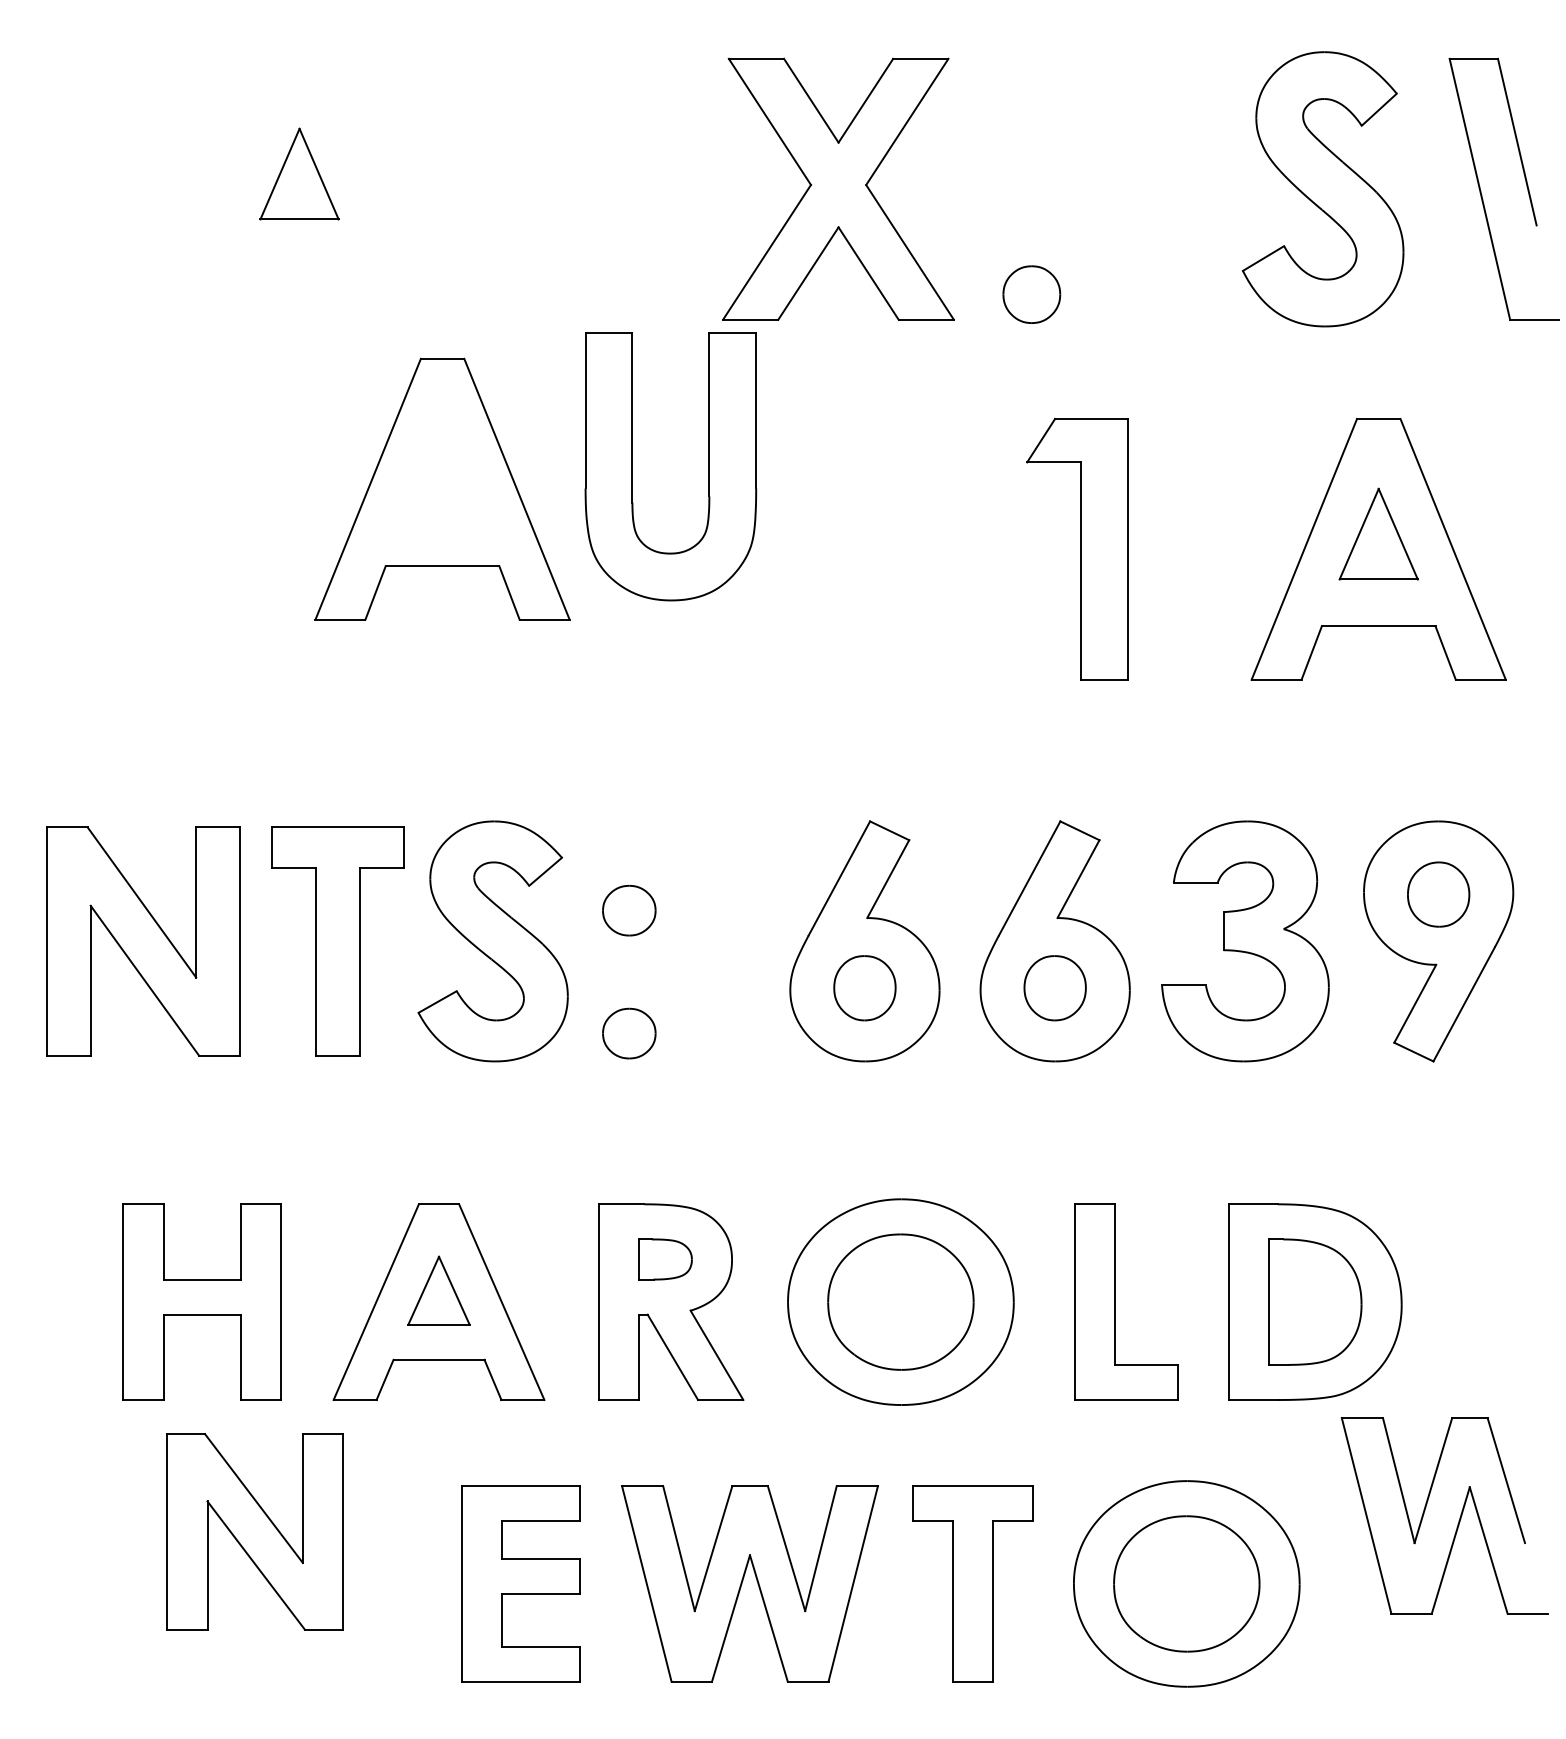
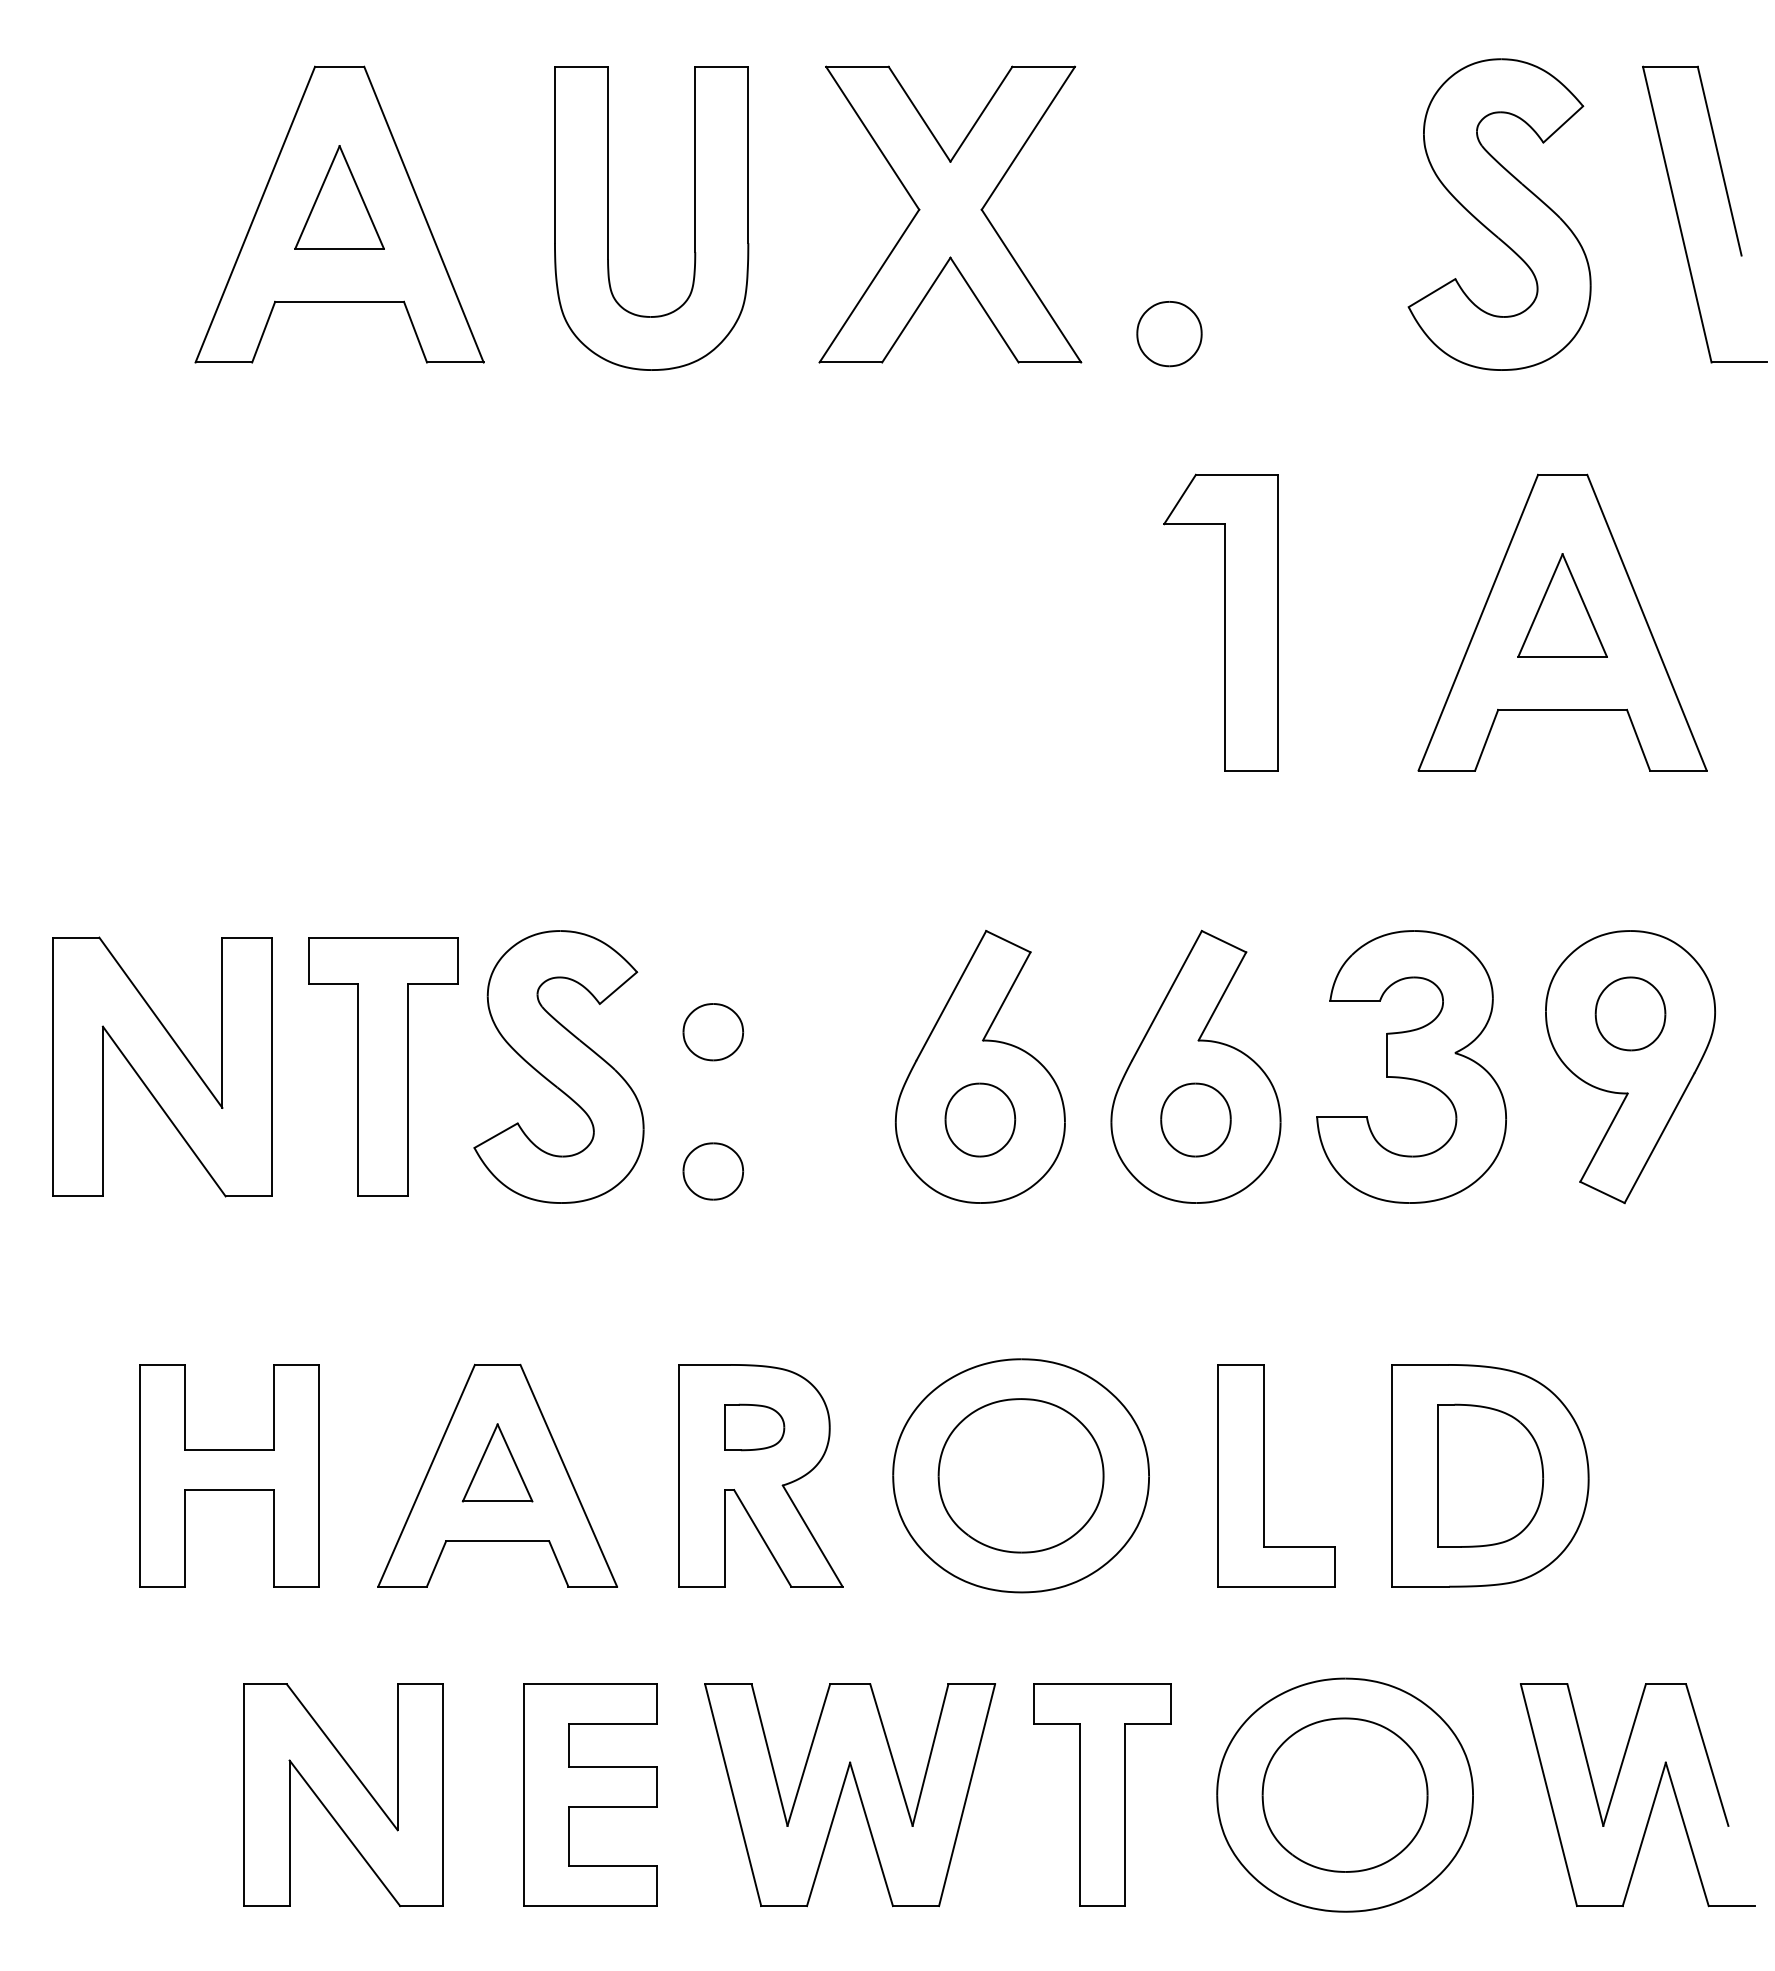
part: (632, 466) -> (608, 218), moved
part: (442, 488) -> (339, 213), moved
part: (1458, 1520) -> (1653, 1800), moved
part: (254, 1531) -> (342, 1794), moved

